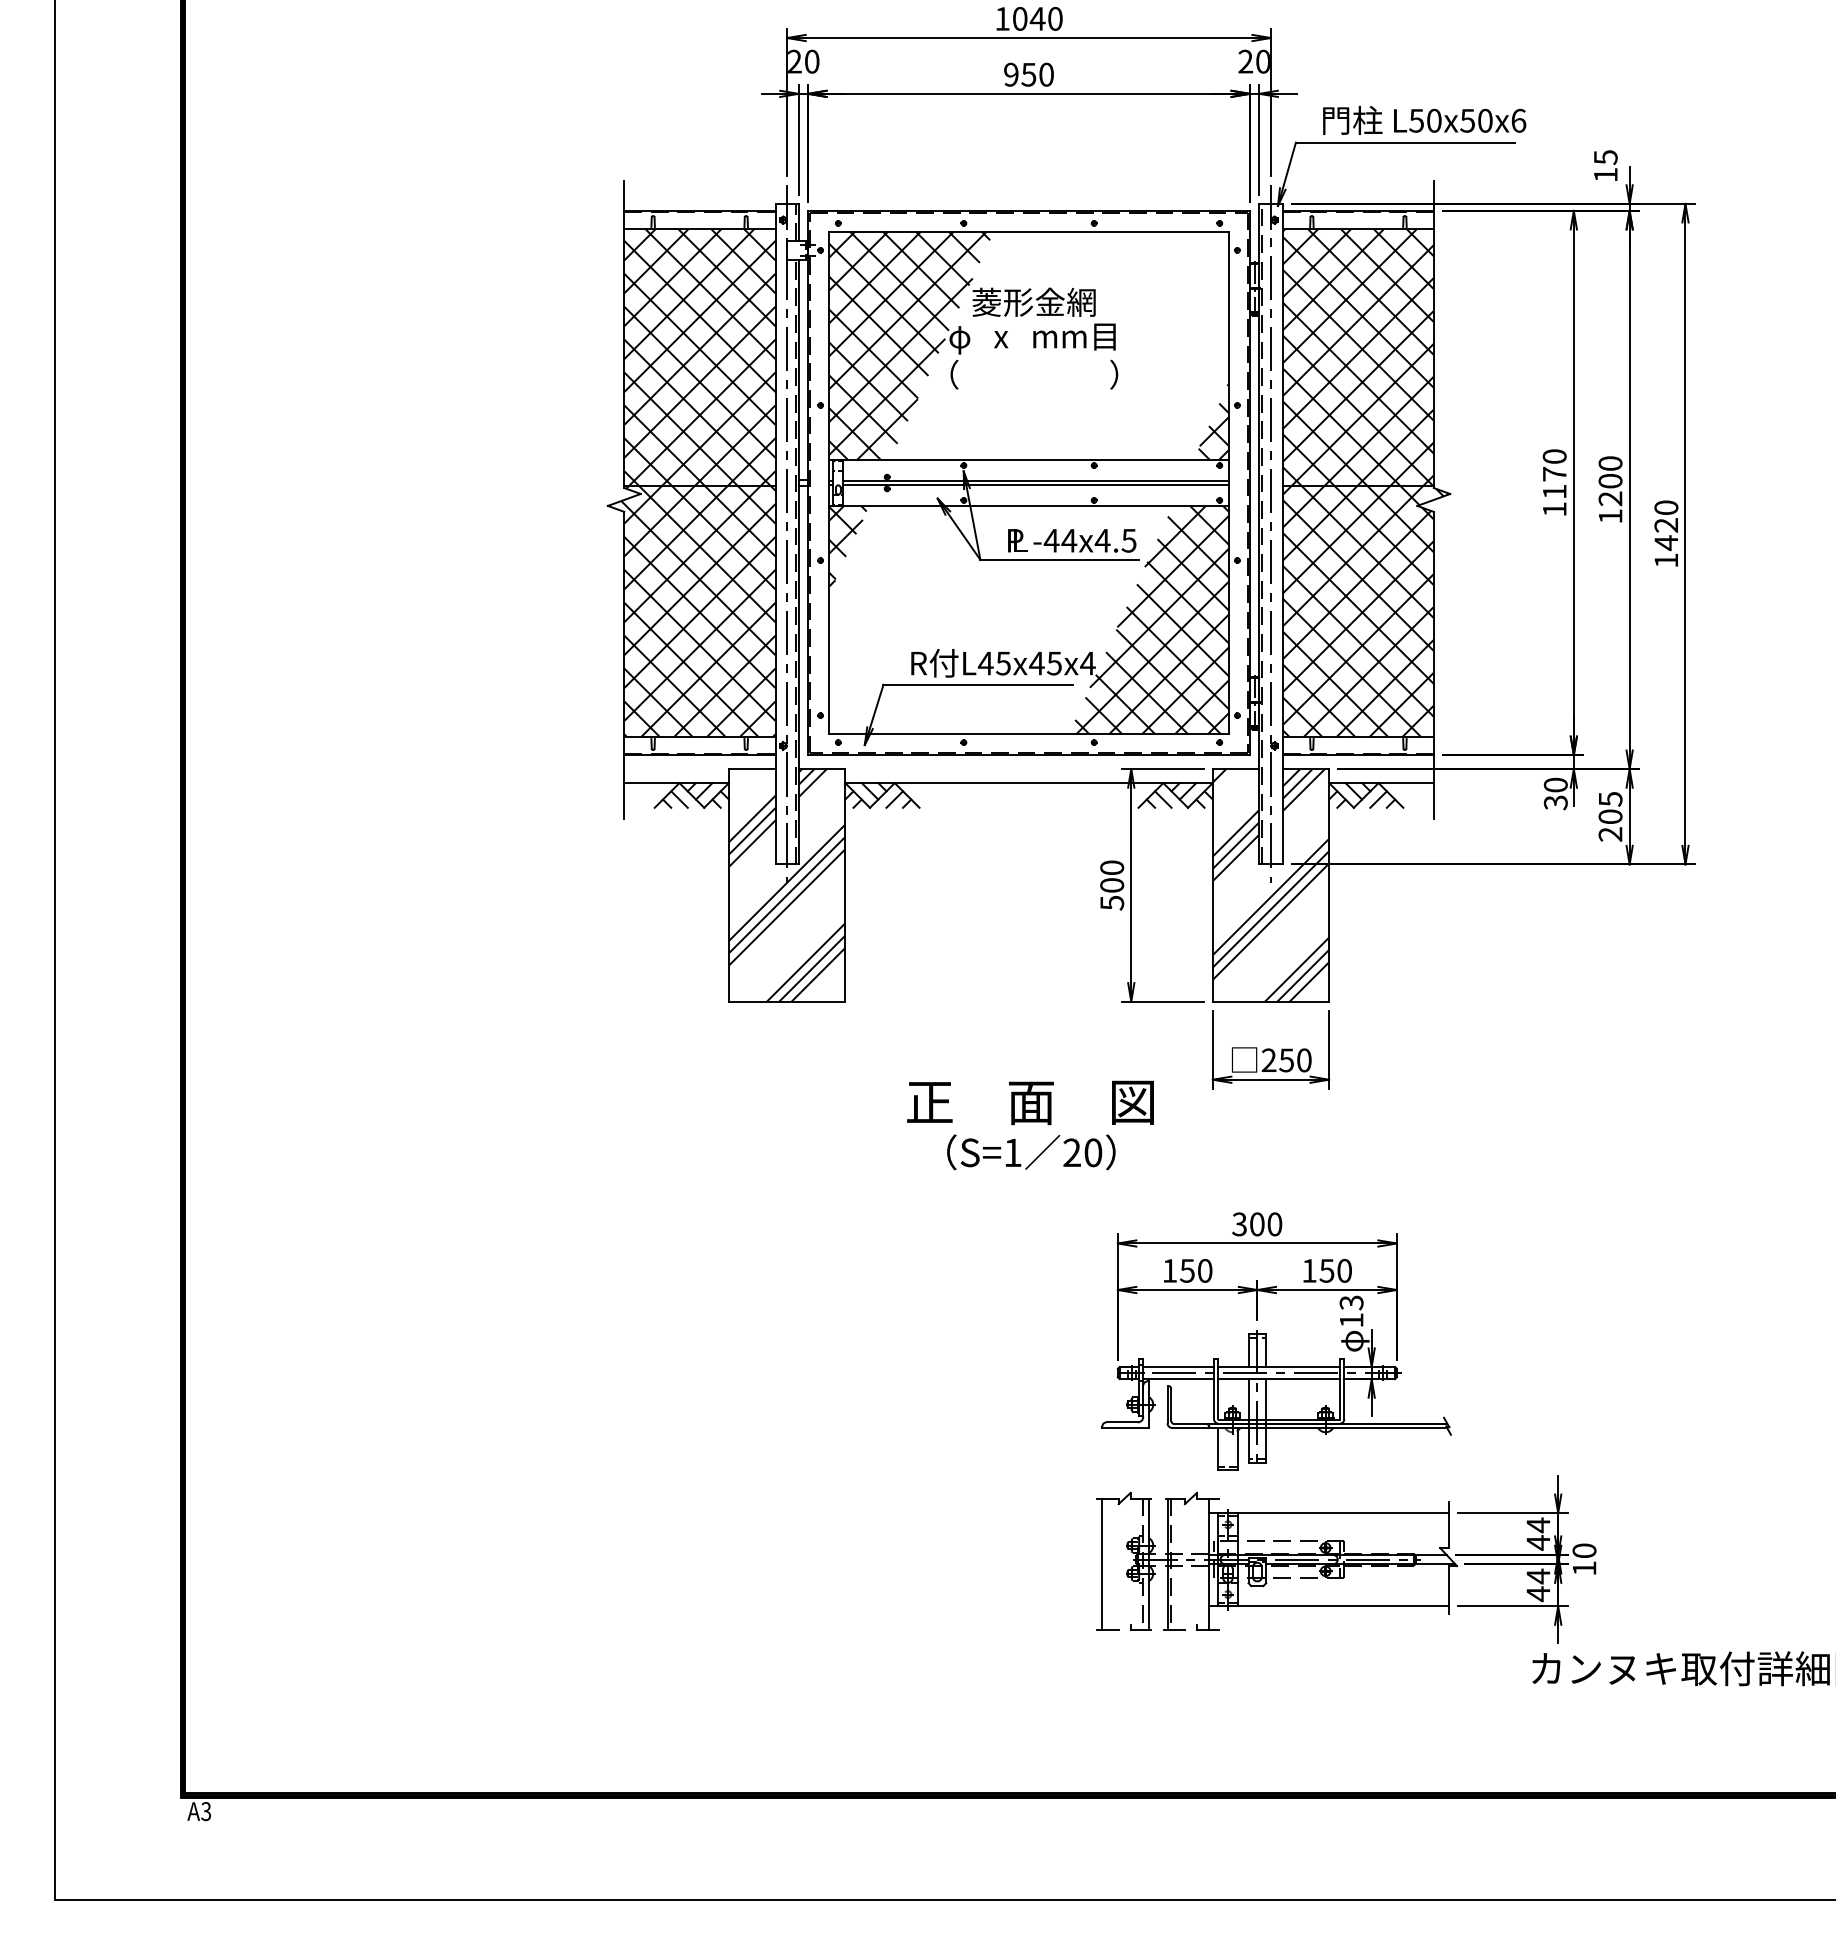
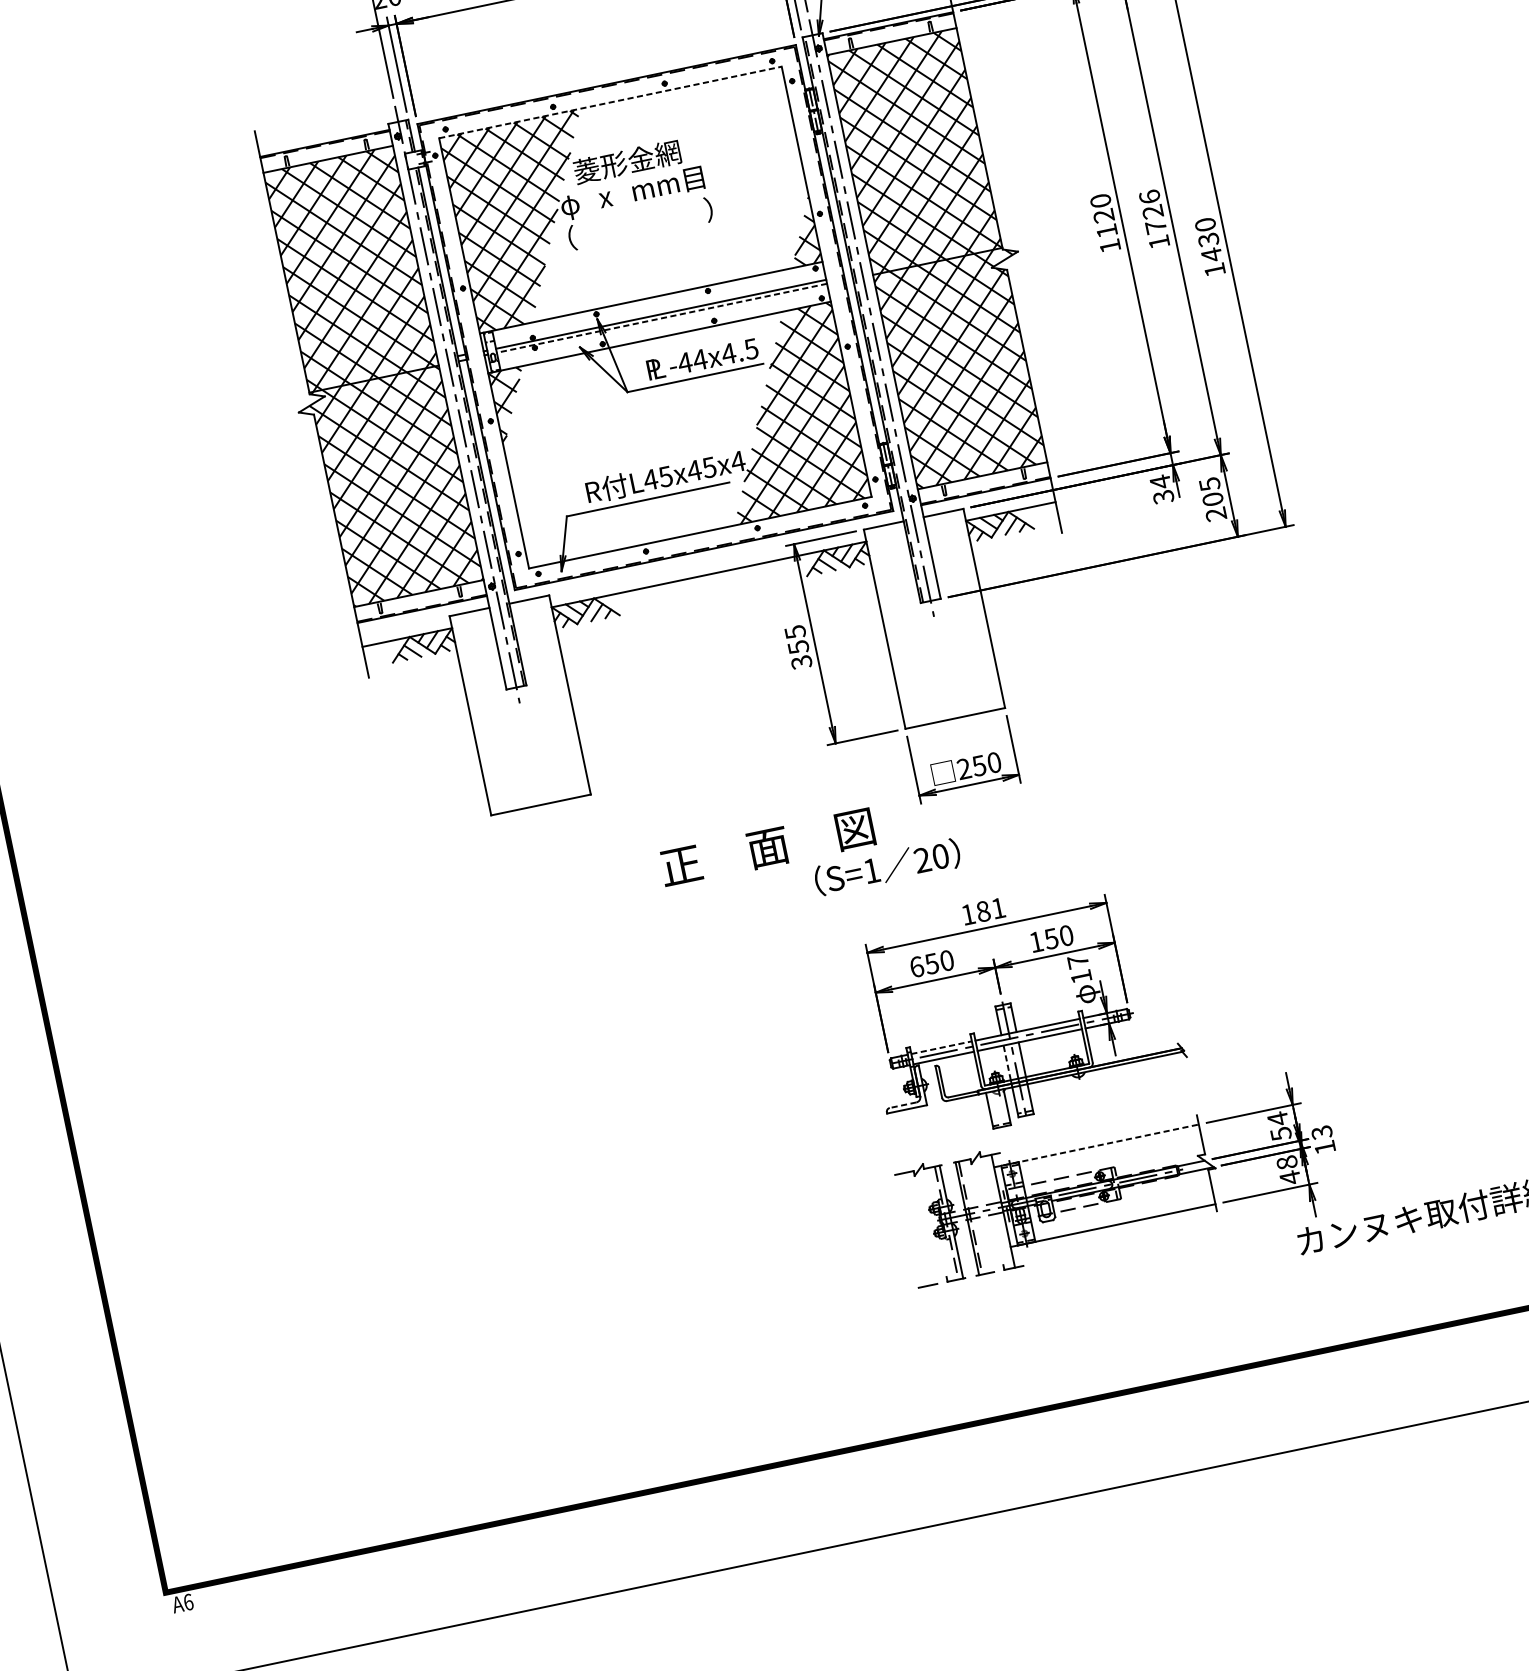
line: (1029, 231) -> (610, 102), solid -> dashed
text: (1554, 473) -> (1103, 215), 1170 -> 1120
text: (1610, 481) -> (1152, 212), 1200 -> 1726
line: (1036, 485) -> (662, 318), solid -> dashed
text: (1666, 525) -> (1208, 239), 1420 -> 1430
text: (1555, 785) -> (1160, 482), 30 -> 34
hatch: (786, 885) -> (519, 705), removed
text: (1112, 885) -> (798, 647), 500 -> 355
hatch: (1270, 885) -> (934, 619), removed
text: (1031, 1152) -> (887, 867), moved
text: (1257, 1224) -> (983, 911), 300 -> 181
text: (1170, 1270) -> (917, 966), 150 -> 650
text: (1351, 1302) -> (1078, 961), 13 -> 17
line: (1179, 1367) -> (942, 1047), solid -> dashed
line: (1248, 1398) -> (1007, 1062), solid -> dashed
line: (1122, 1422) -> (903, 1105), solid -> dashed
line: (1328, 1513) -> (1096, 1146), solid -> dashed
text: (1538, 1542) -> (1281, 1133), 44 -> 54
text: (1584, 1550) -> (1321, 1132), 10 -> 13
line: (1102, 1564) -> (911, 1230), removed
text: (1538, 1576) -> (1287, 1162), 44 -> 48
text: (206, 1811) -> (188, 1602), A3 -> A6

